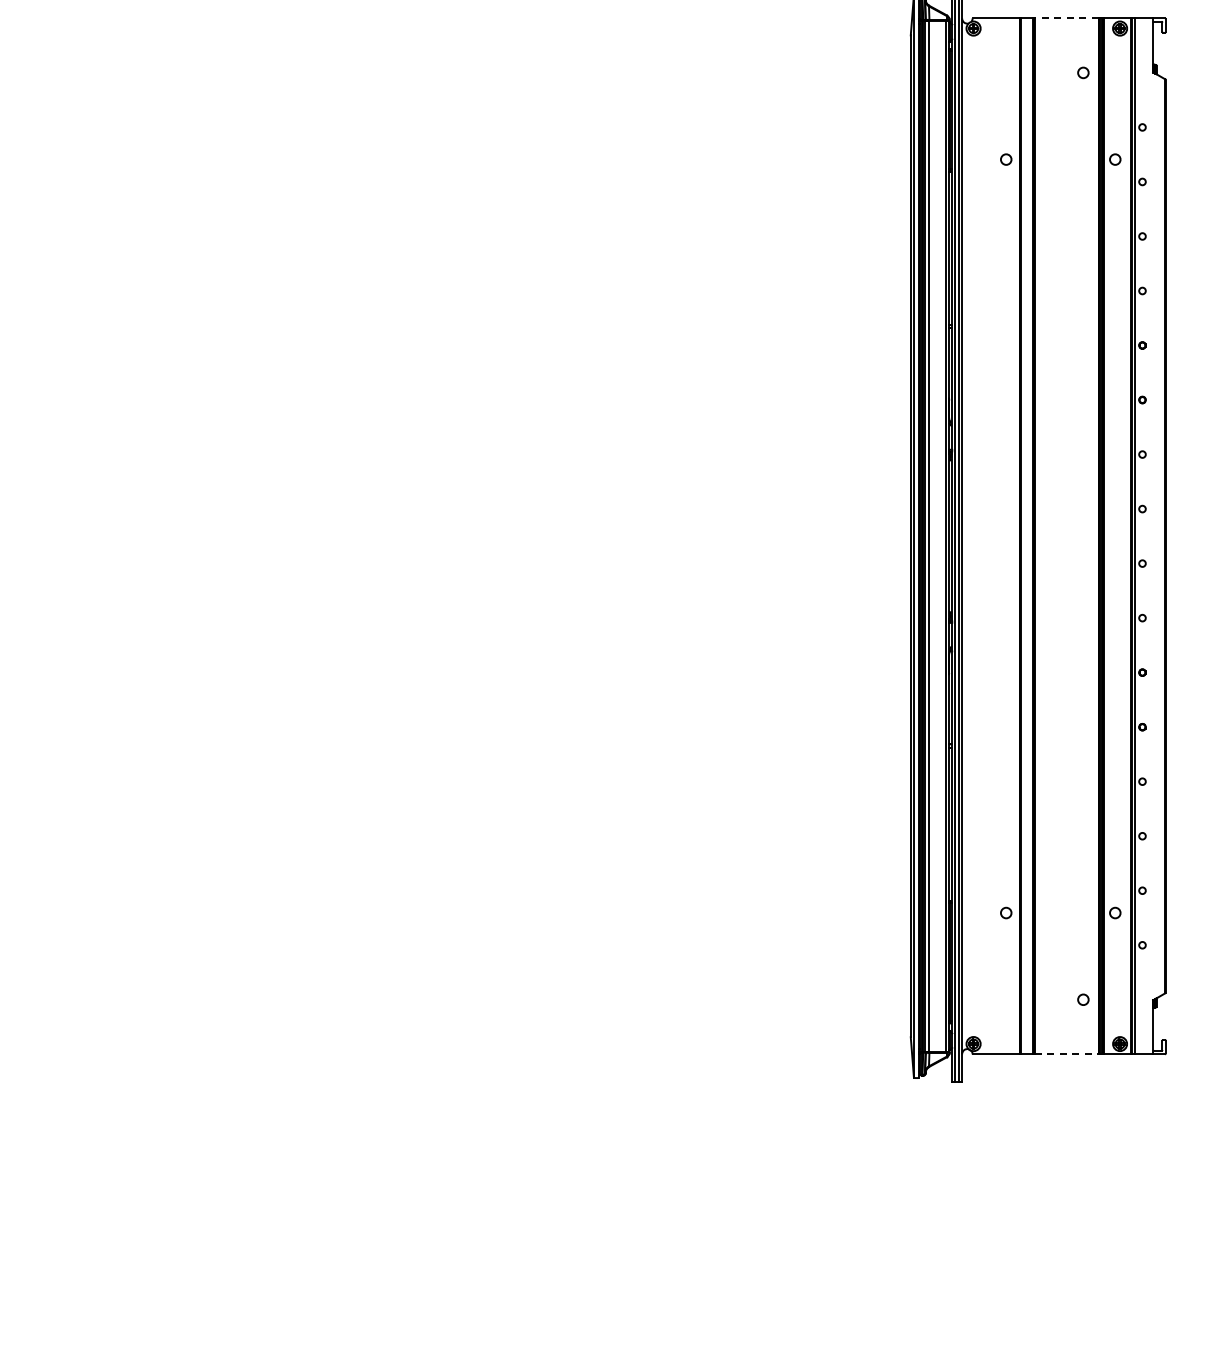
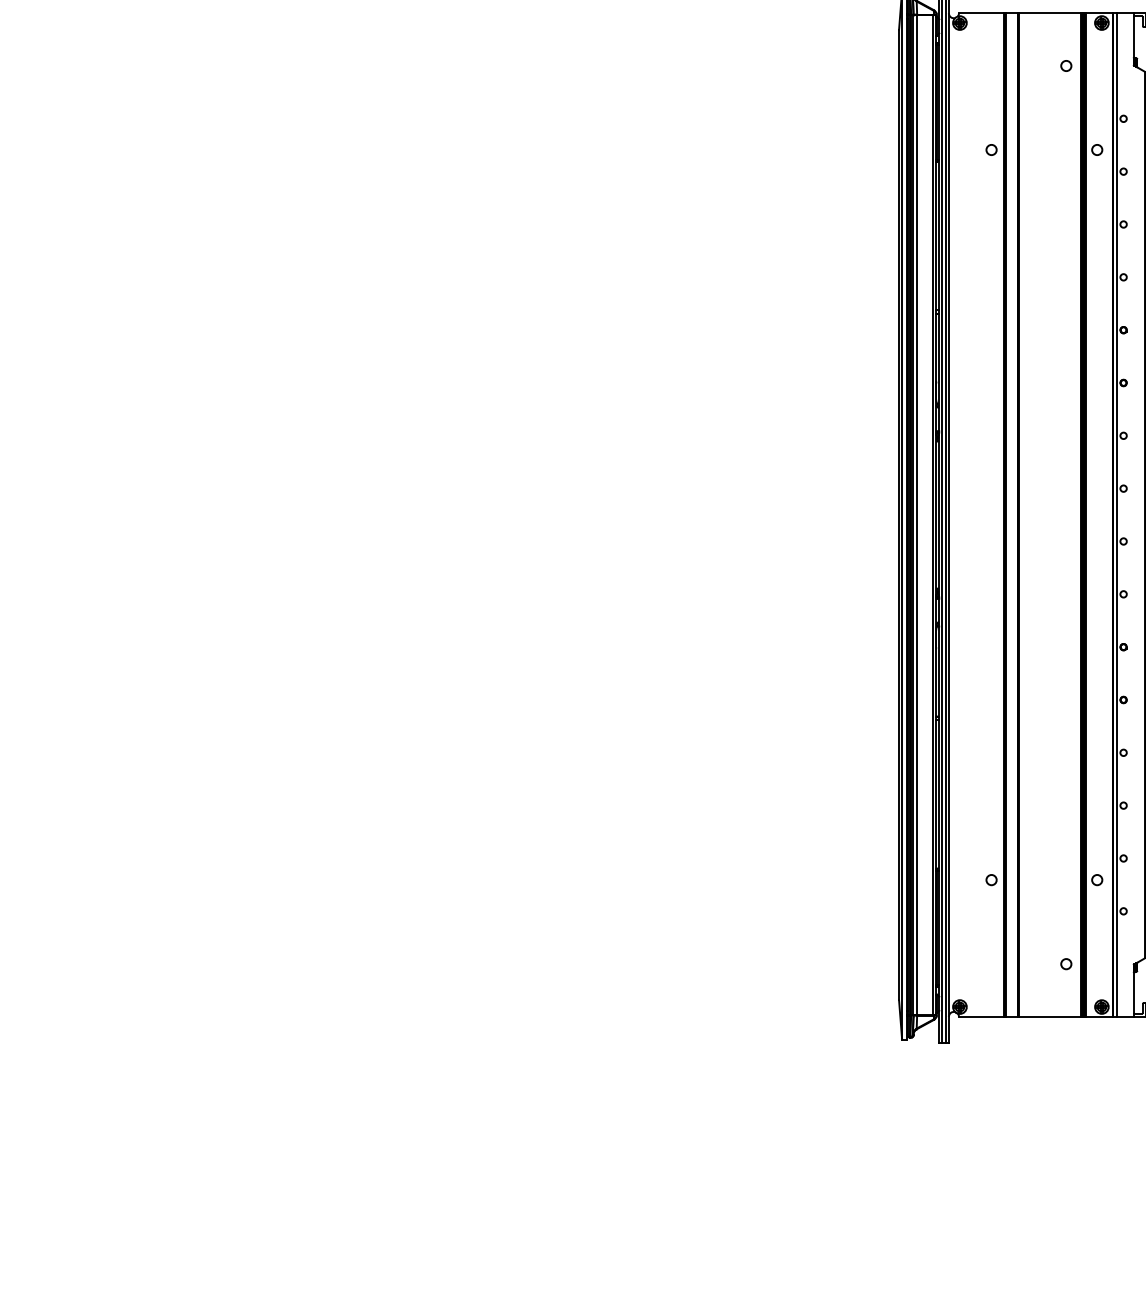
line: (1066, 18) -> (1049, 13), dashed -> solid
line: (1066, 1054) -> (1049, 1017), dashed -> solid

